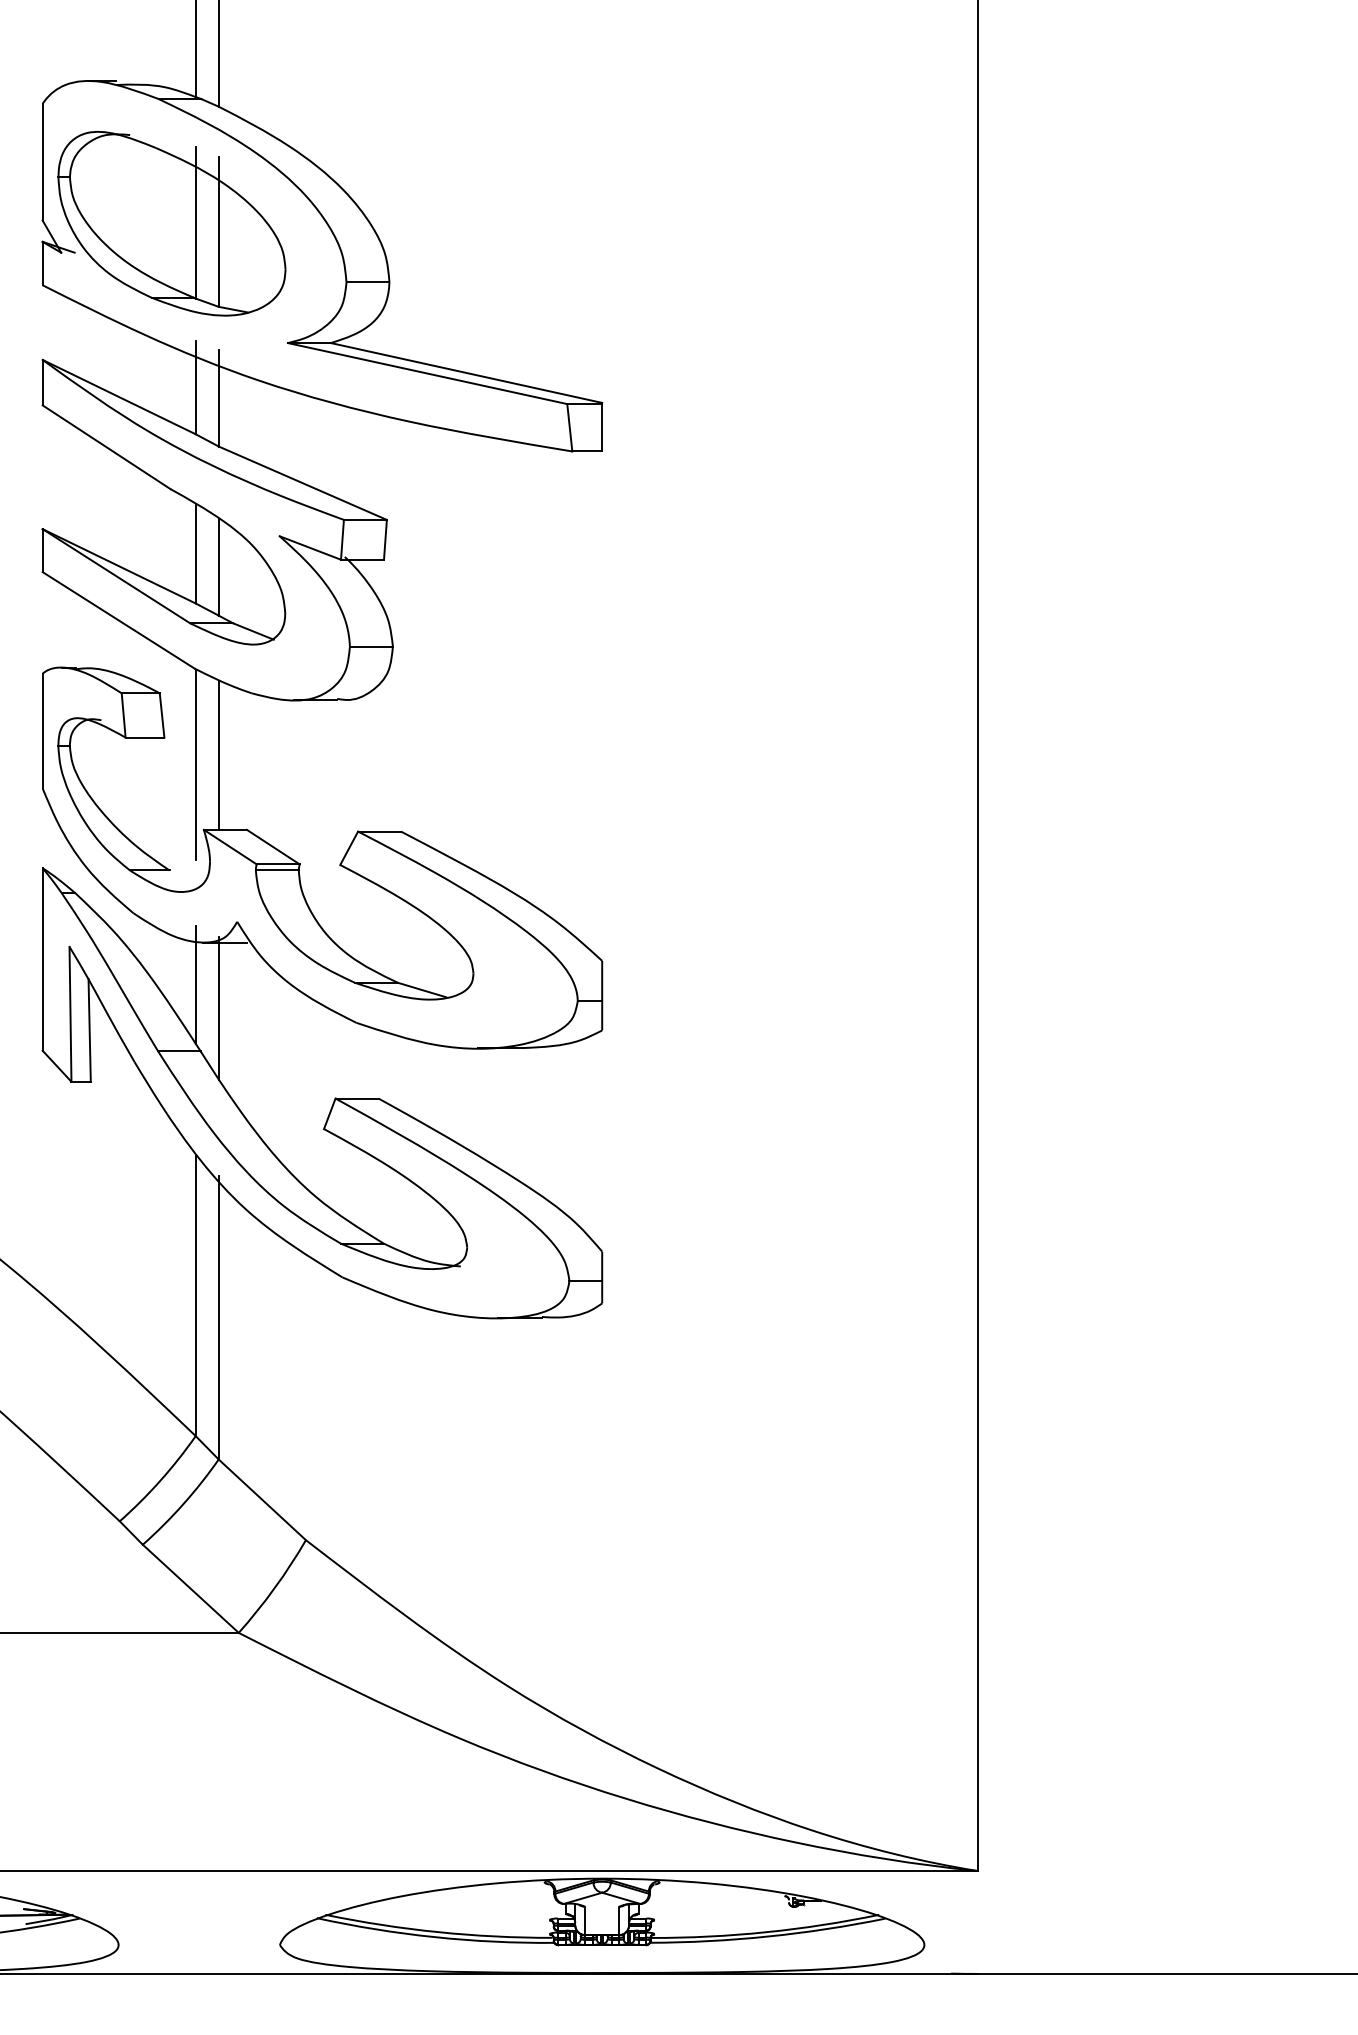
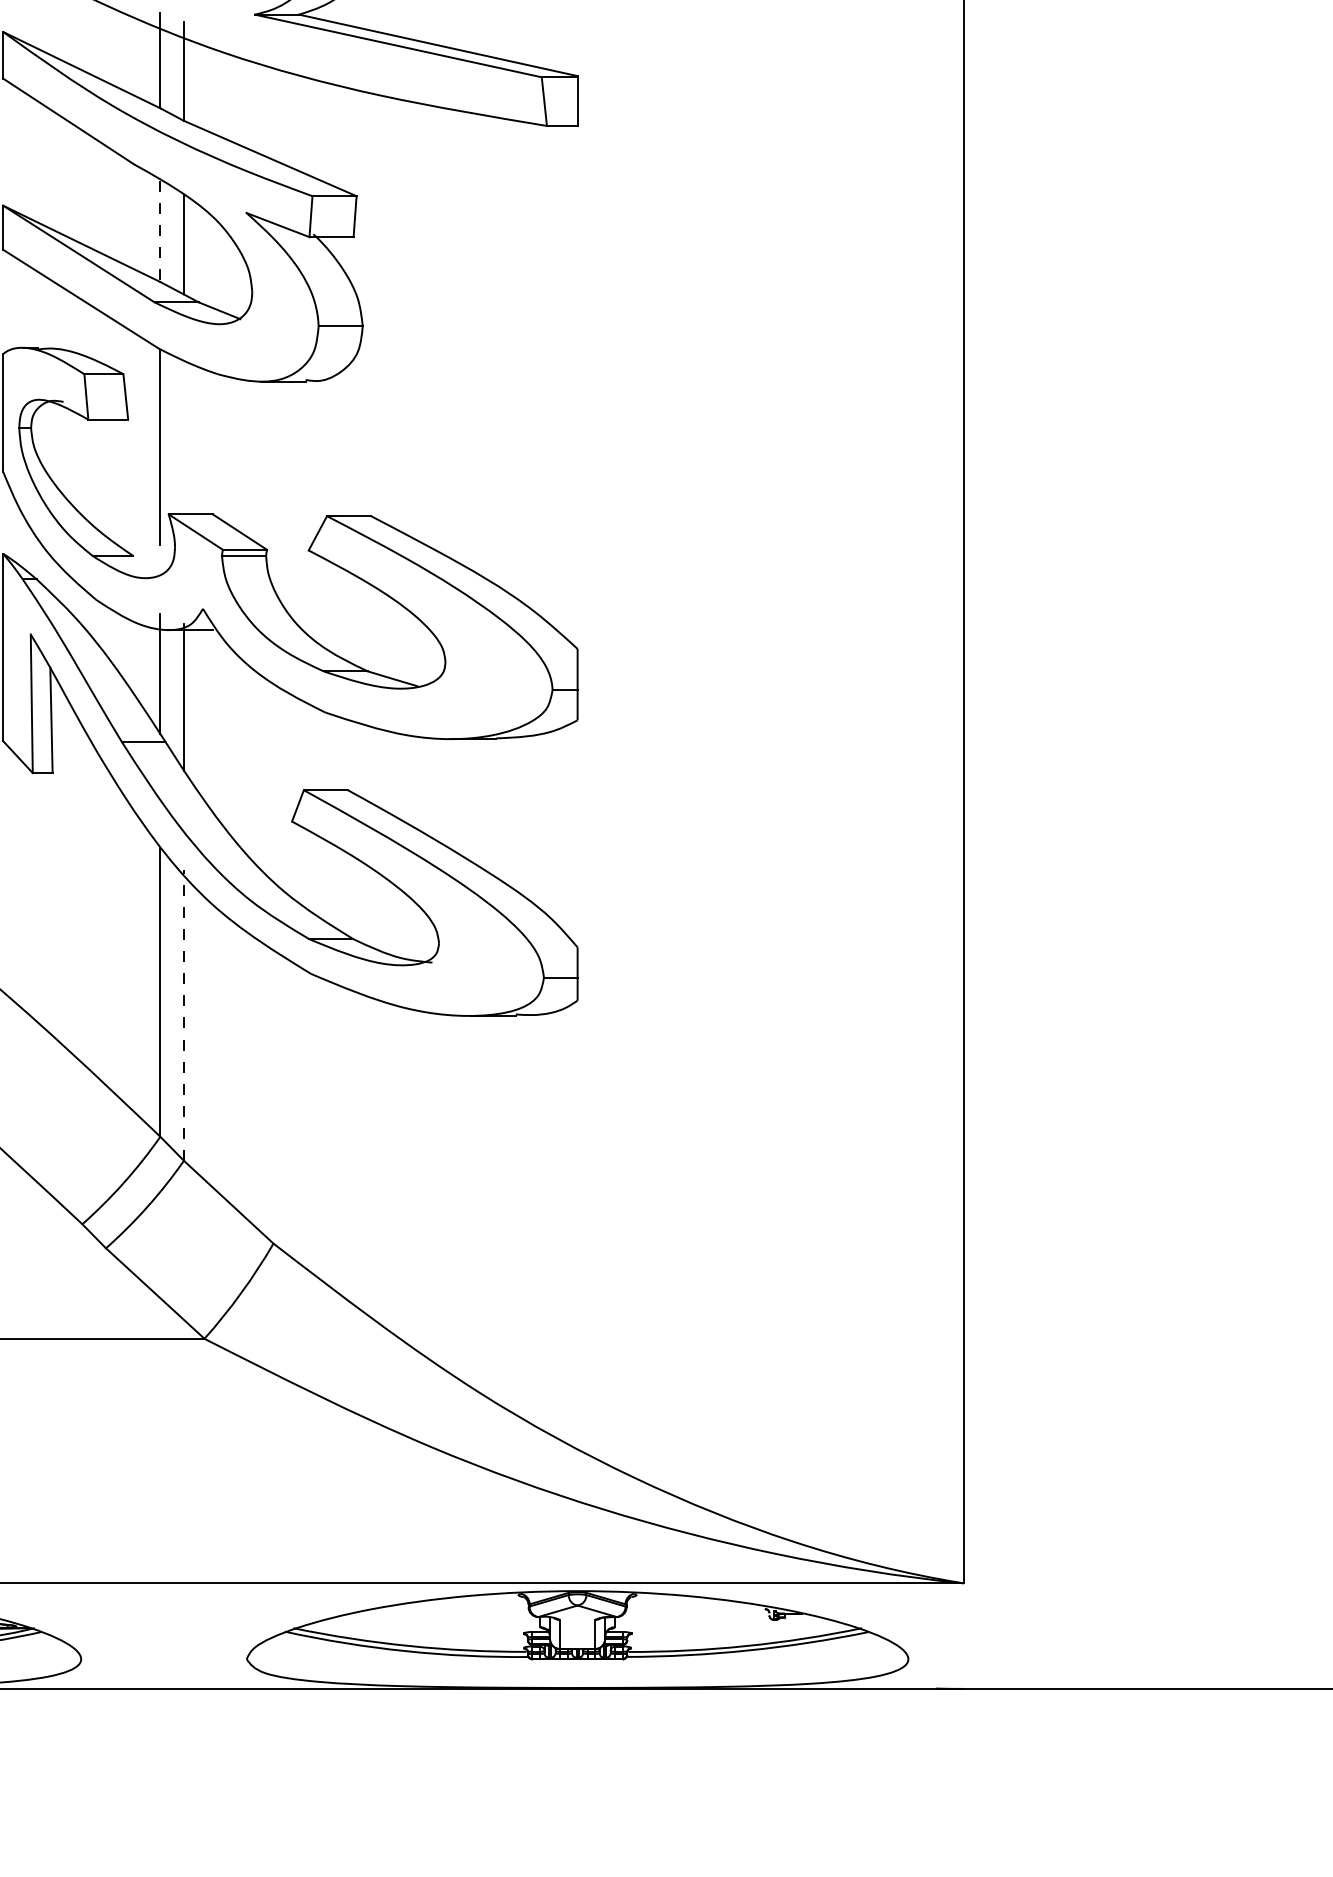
line: (195, 554) -> (160, 231), solid -> dashed
line: (218, 755) -> (183, 438), removed
line: (218, 1317) -> (183, 1015), solid -> dashed

